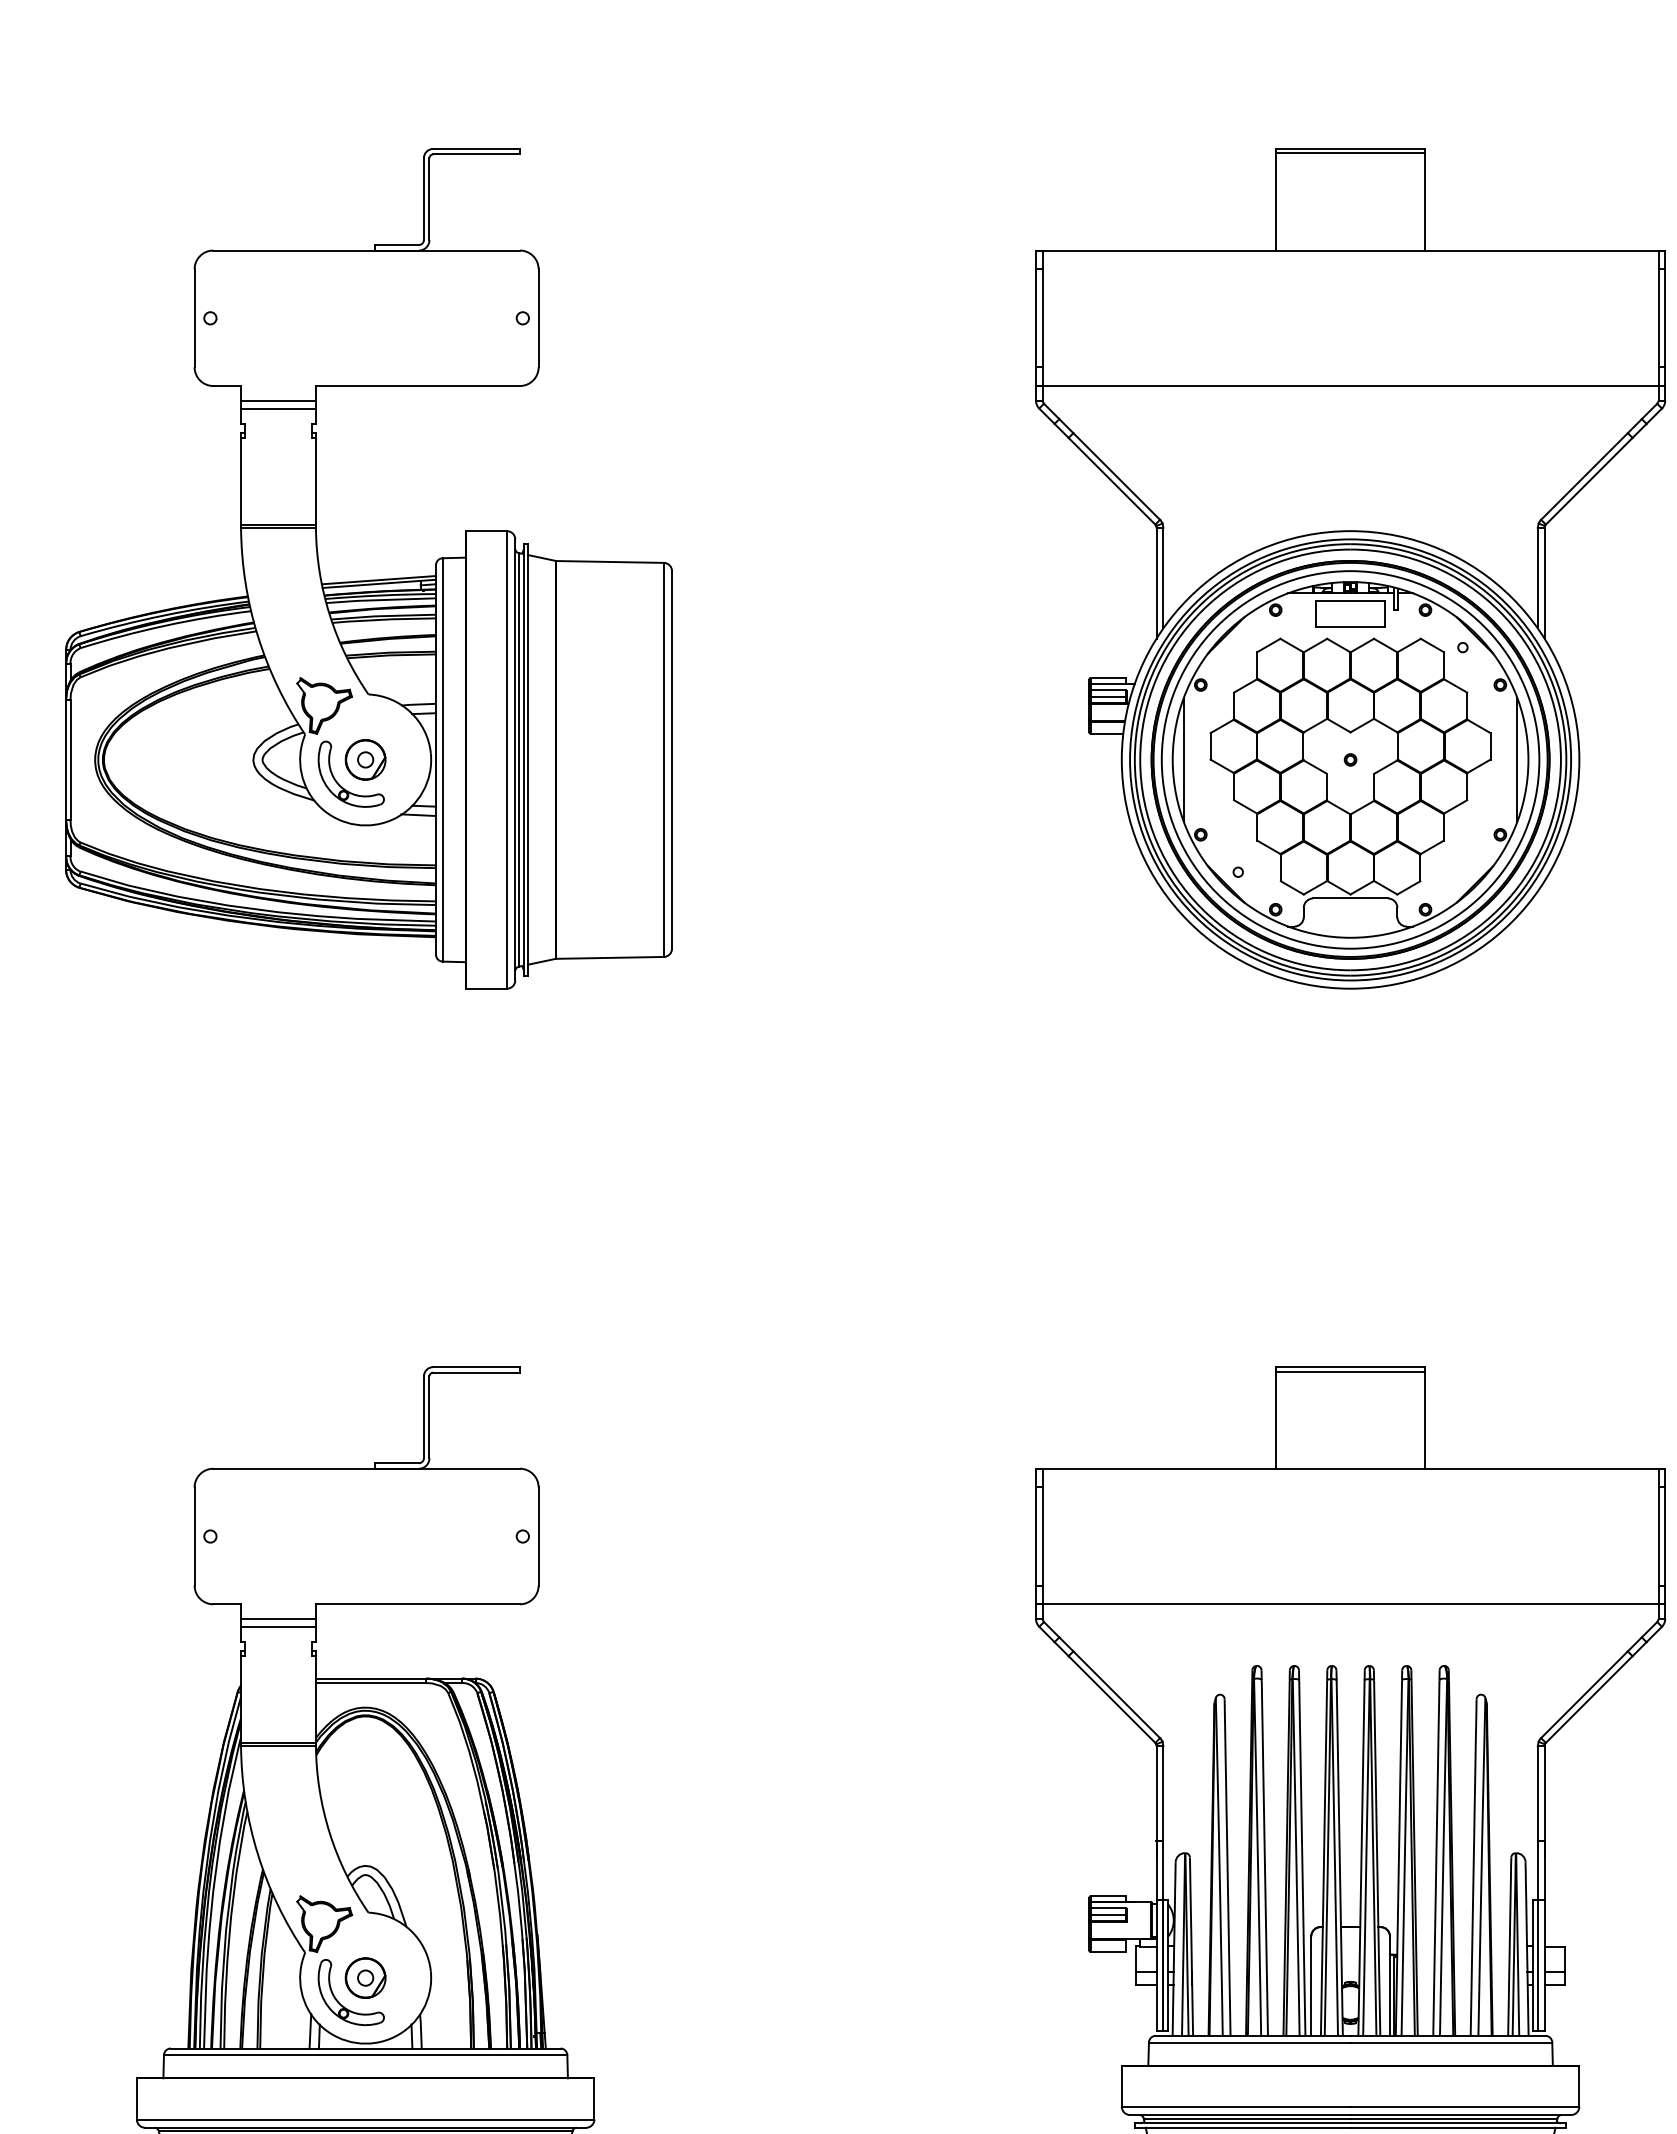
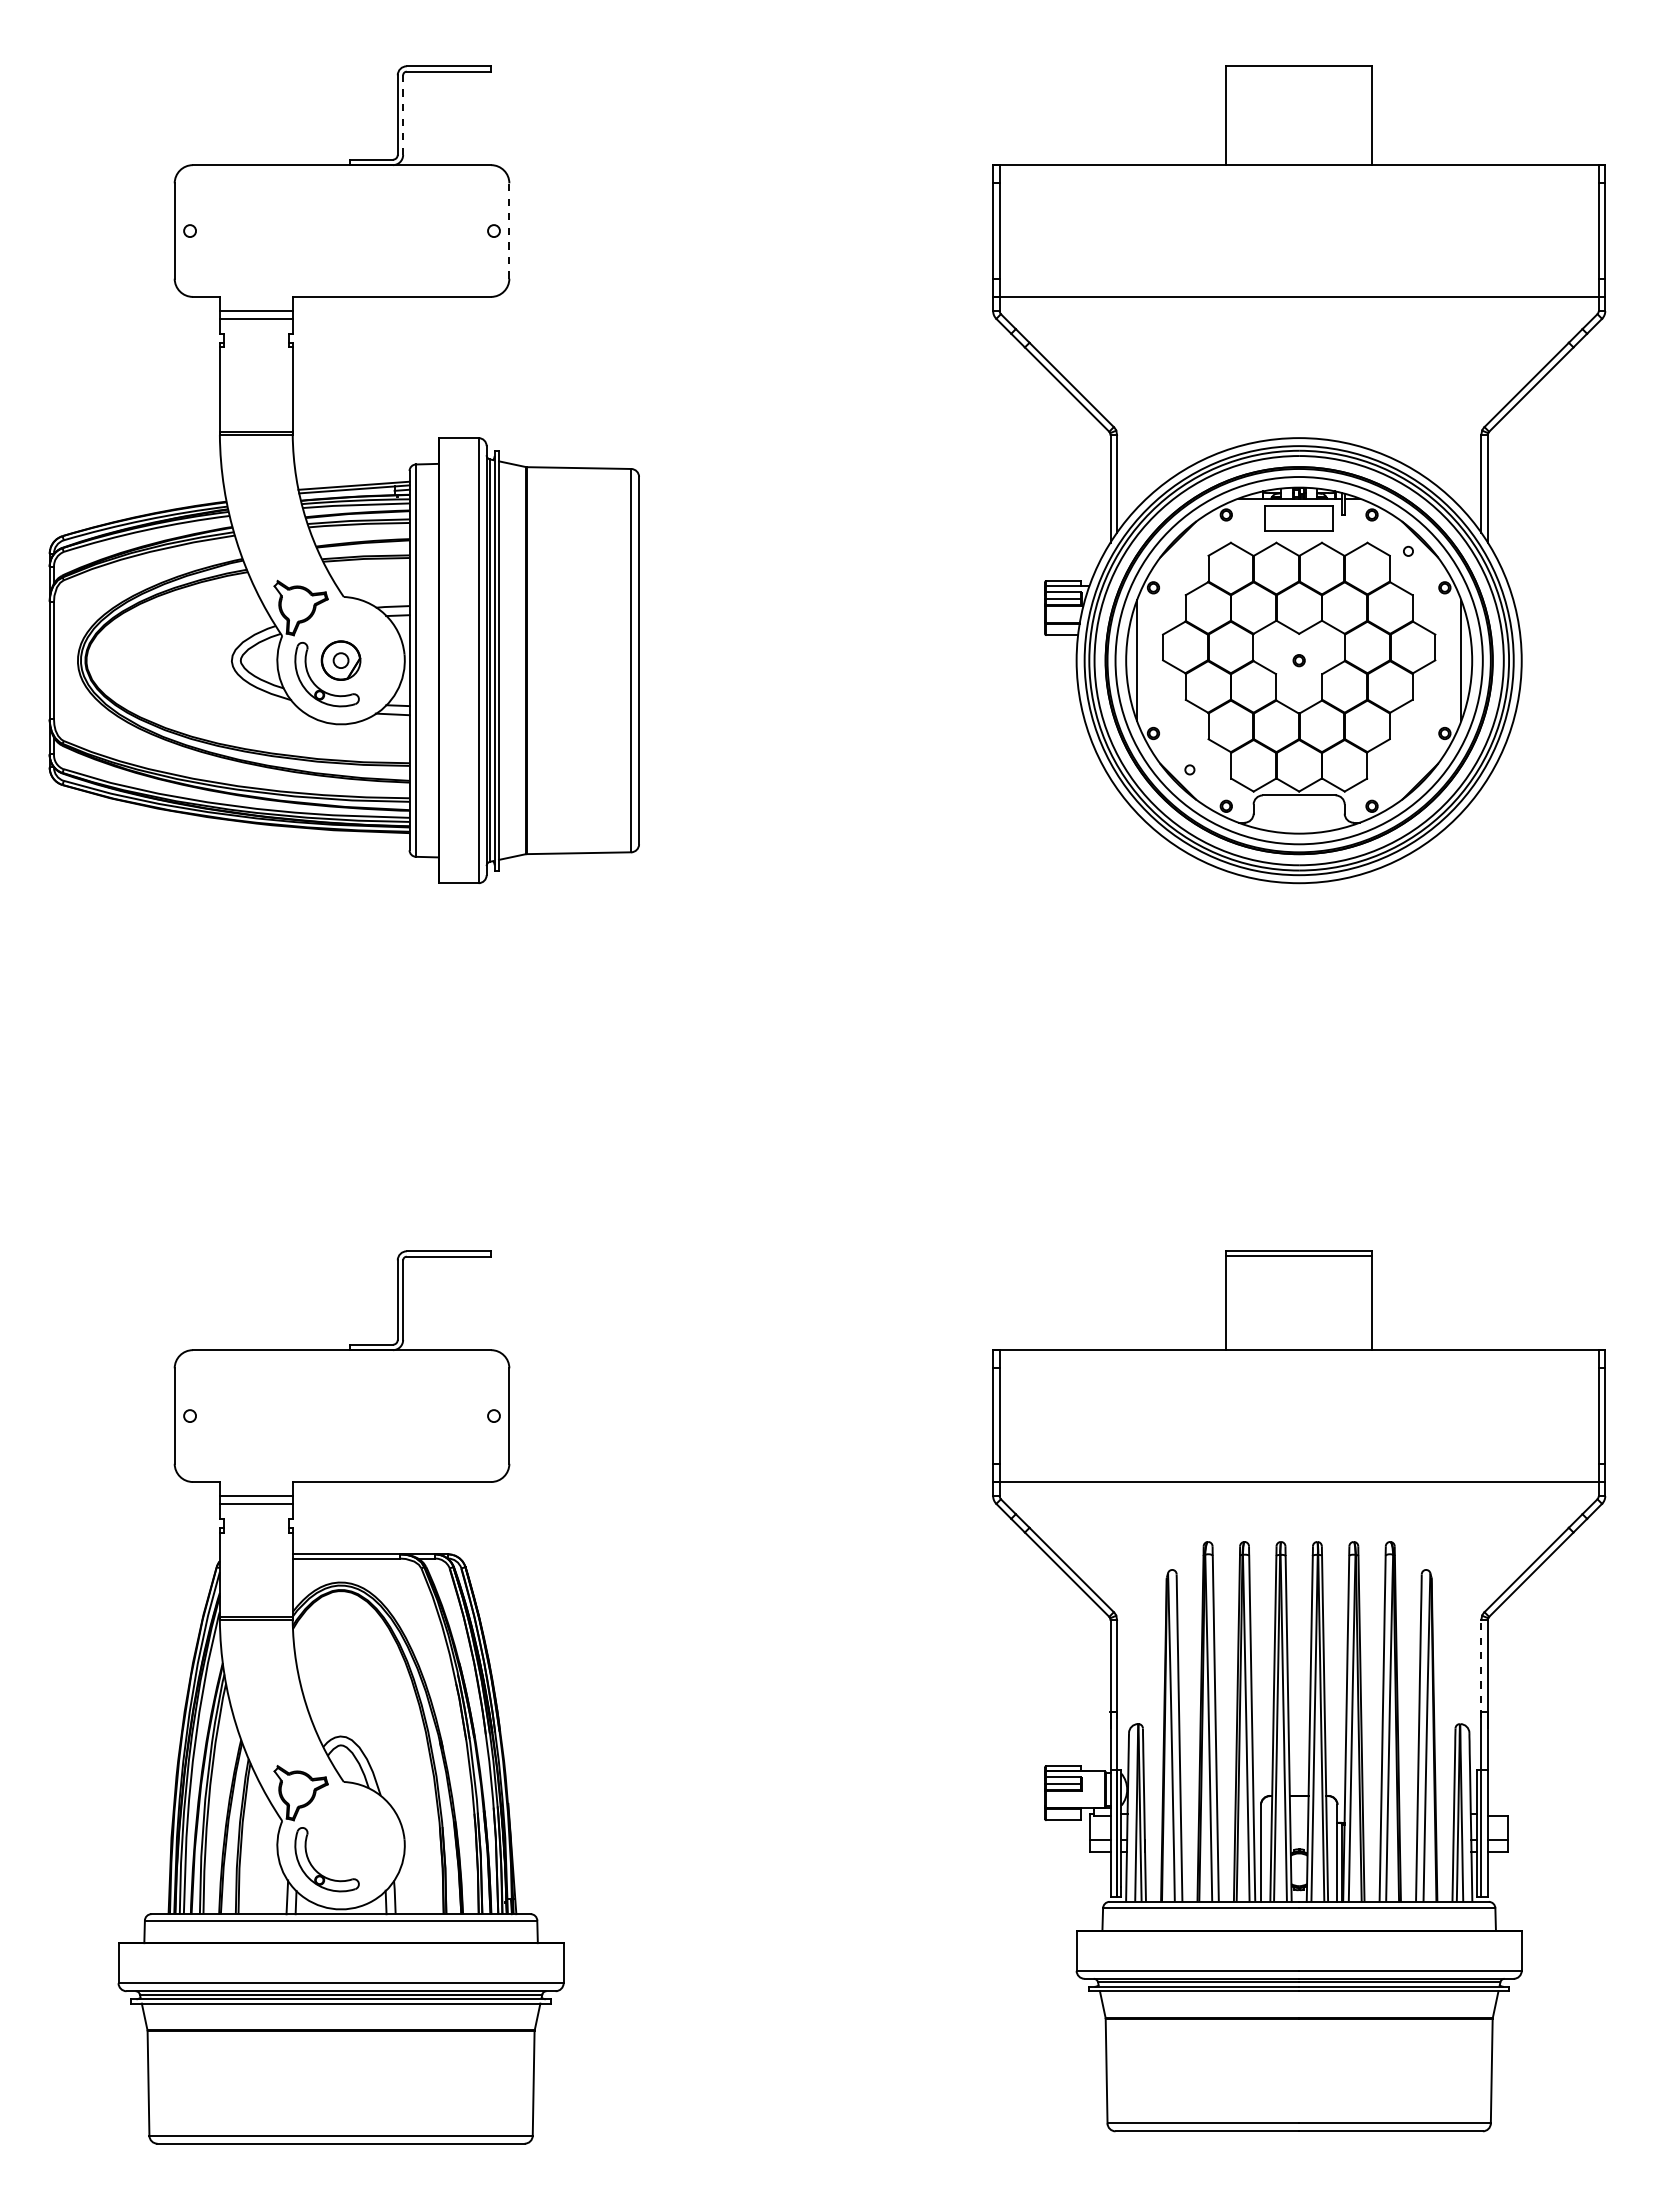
line: (1350, 153) -> (1299, 70), removed
line: (429, 199) -> (403, 115), solid -> dashed
line: (538, 318) -> (509, 231), solid -> dashed
line: (1538, 1795) -> (1481, 1668), solid -> dashed
part: (365, 1977) -> (340, 1845), removed

